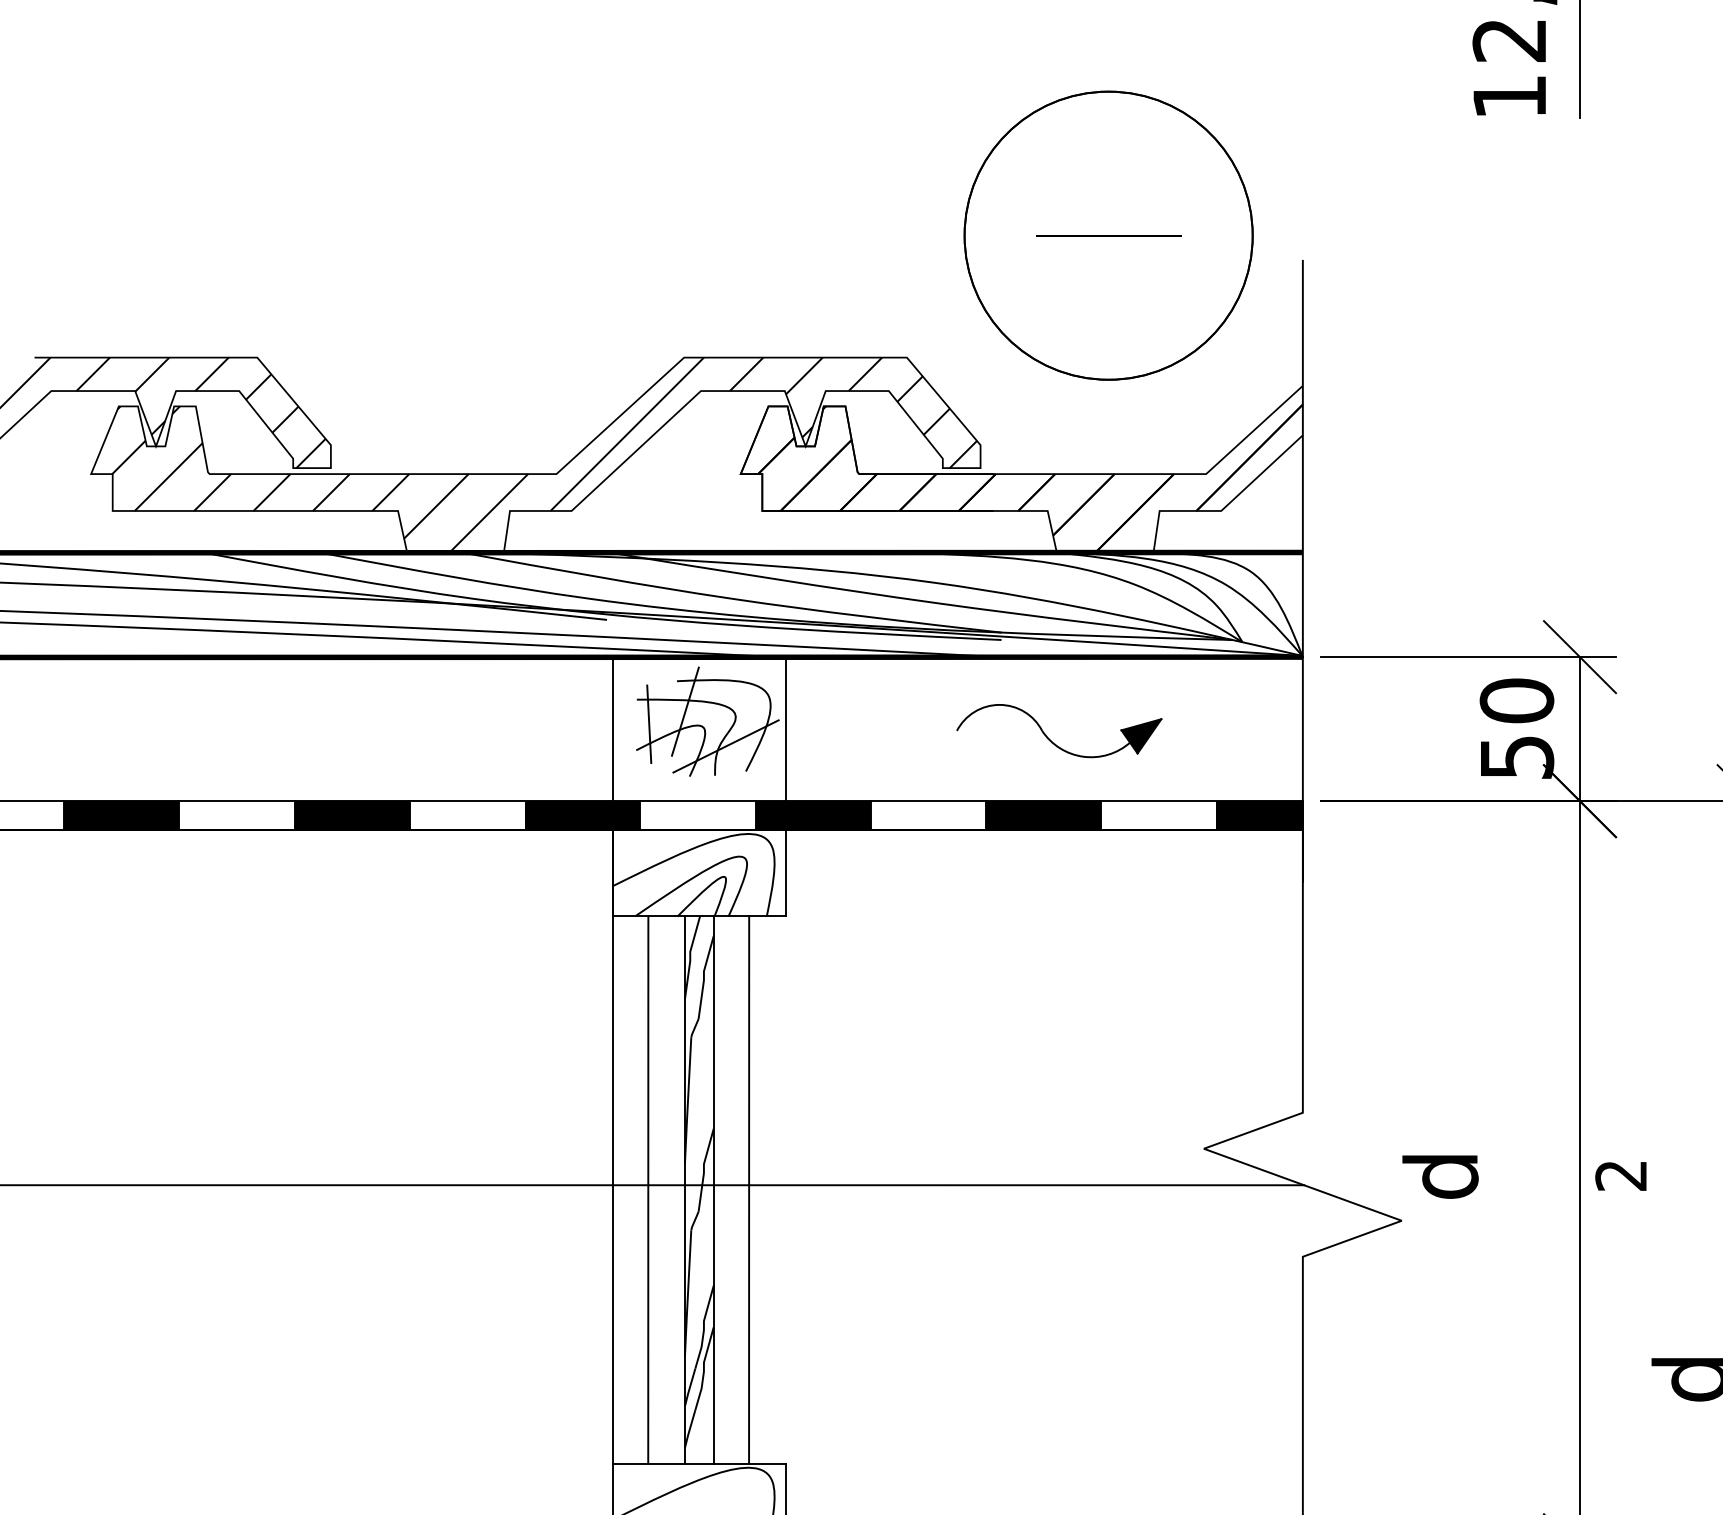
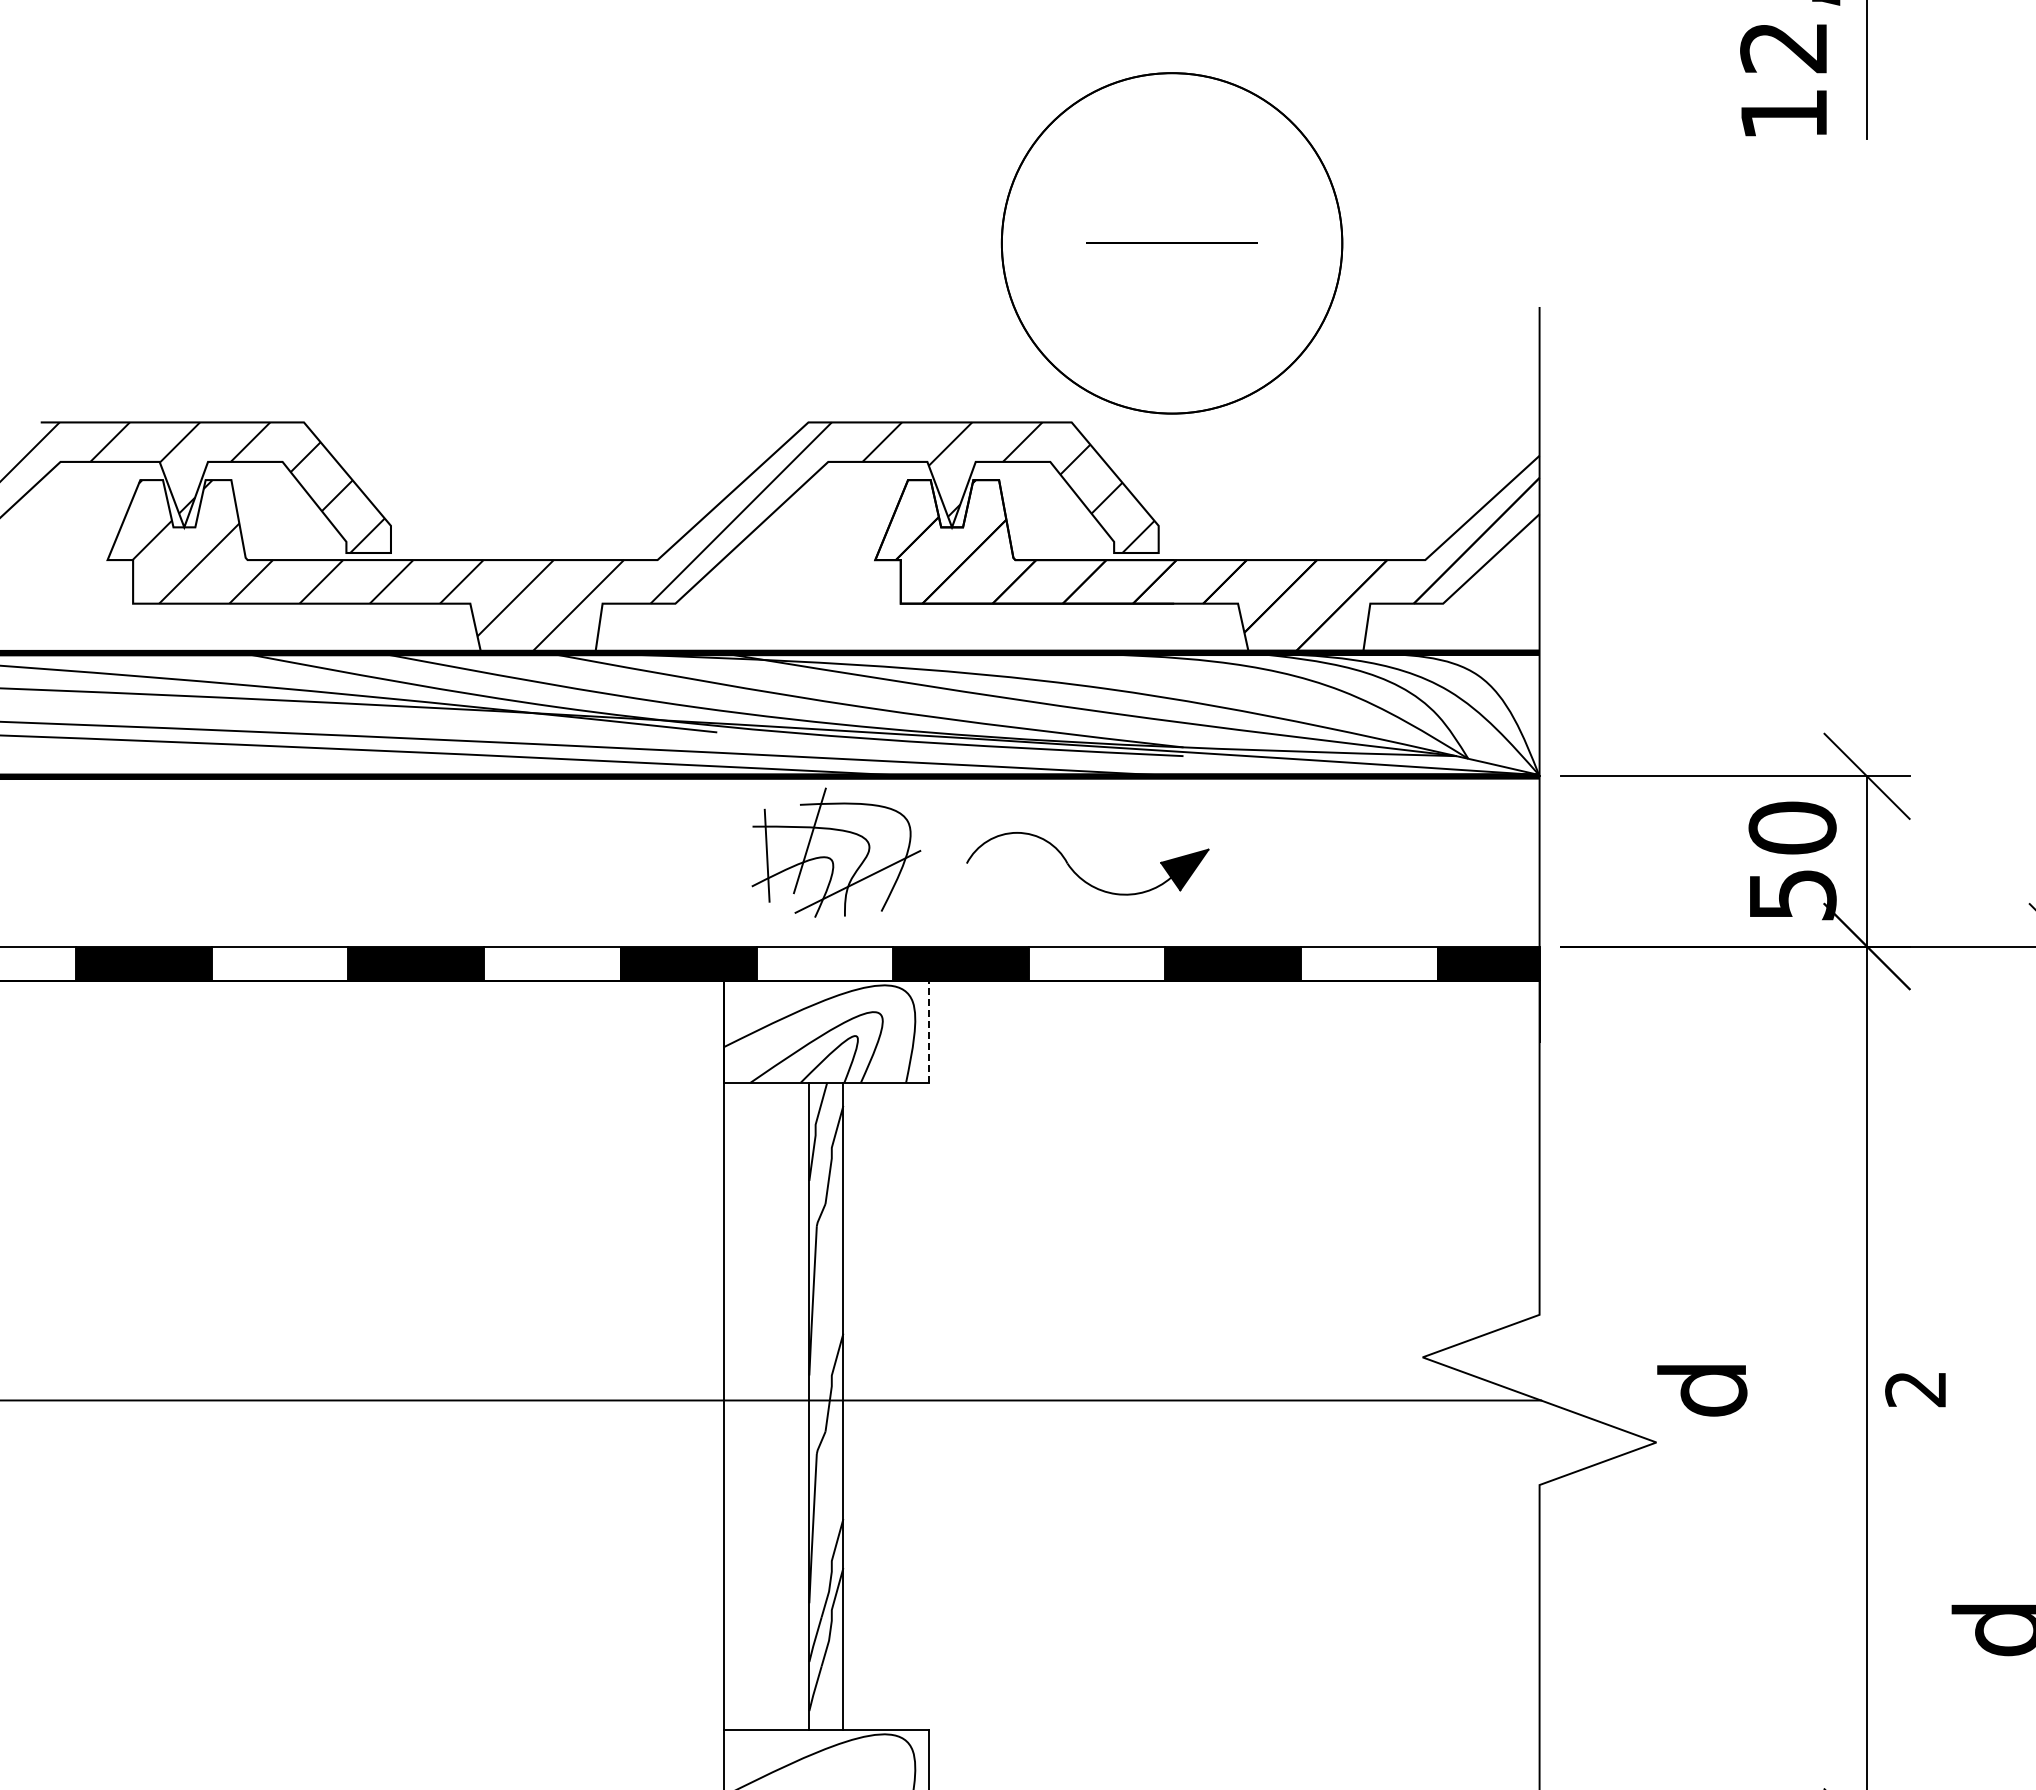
part: (1108, 235) -> (1171, 243), moved
line: (613, 729) -> (724, 861), removed
line: (785, 729) -> (928, 861), removed
part: (1052, 740) -> (1079, 875), moved
line: (785, 873) -> (928, 1031), solid -> dashed
line: (647, 1189) -> (765, 1405), removed
line: (749, 1189) -> (885, 1405), removed

